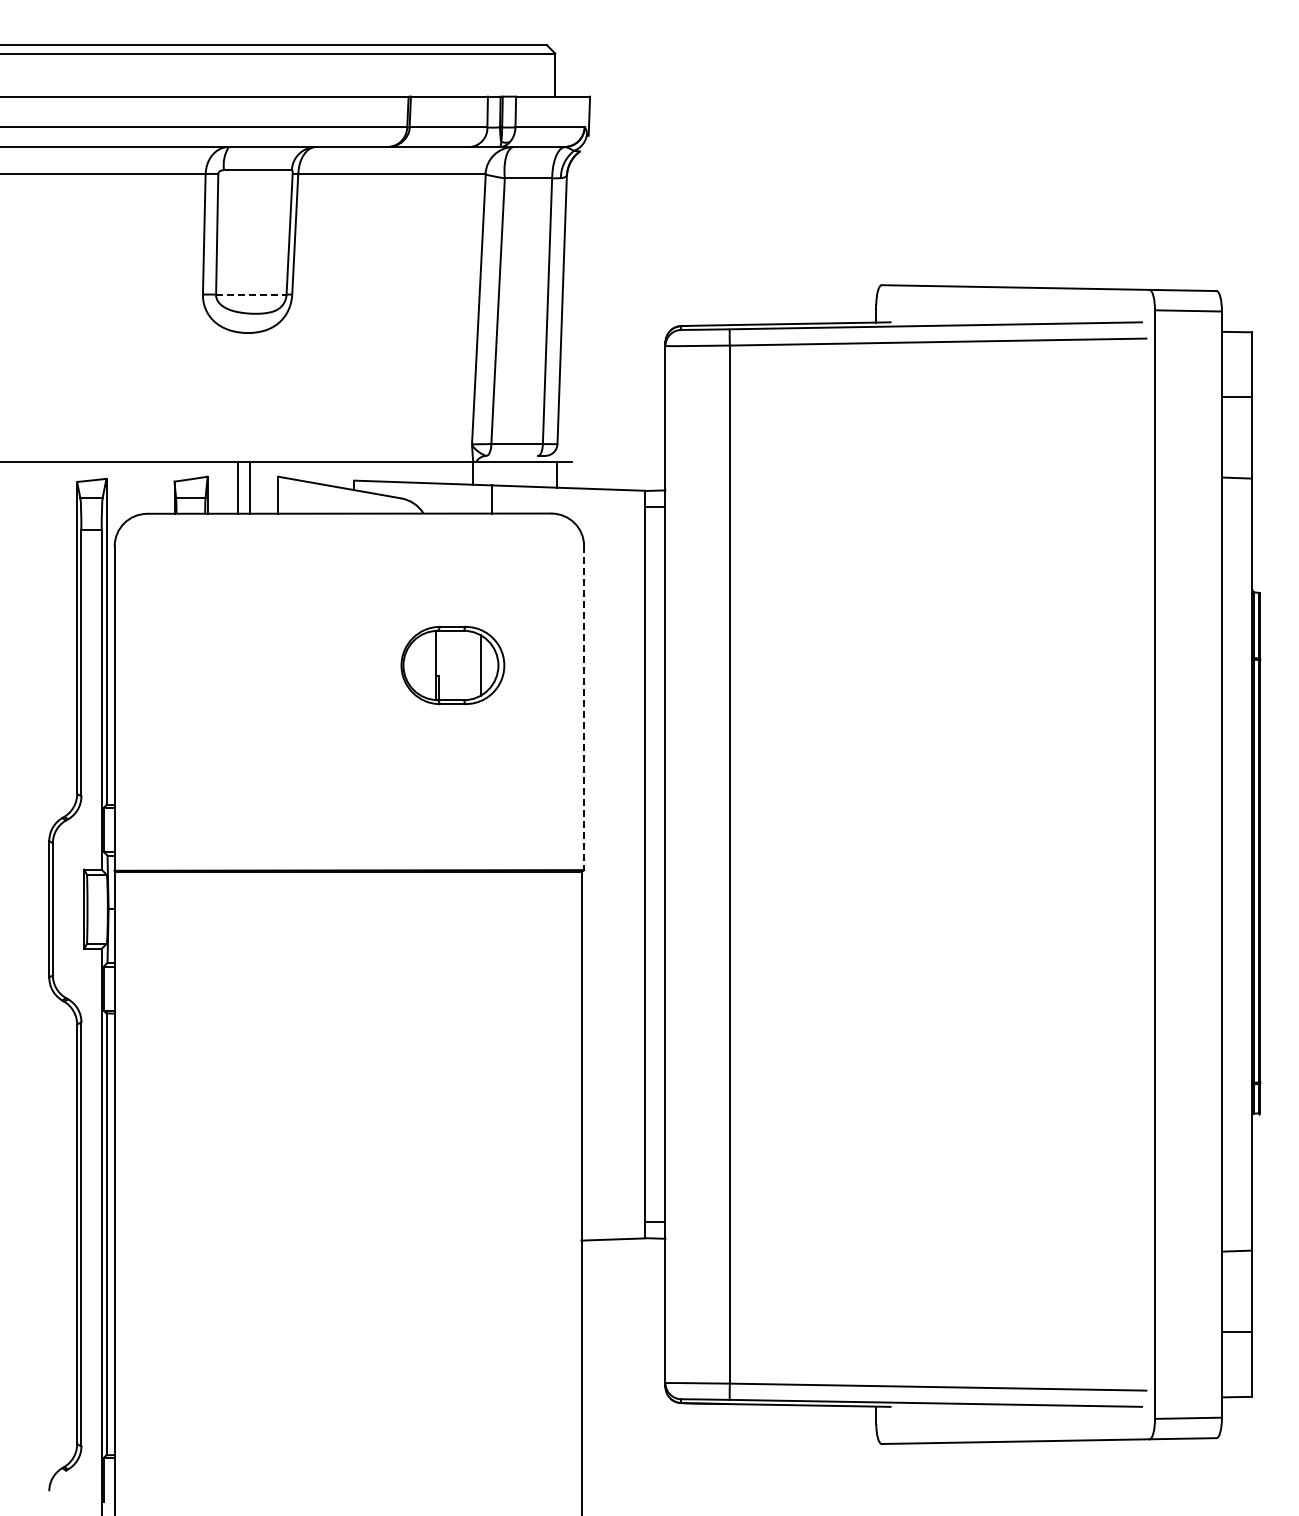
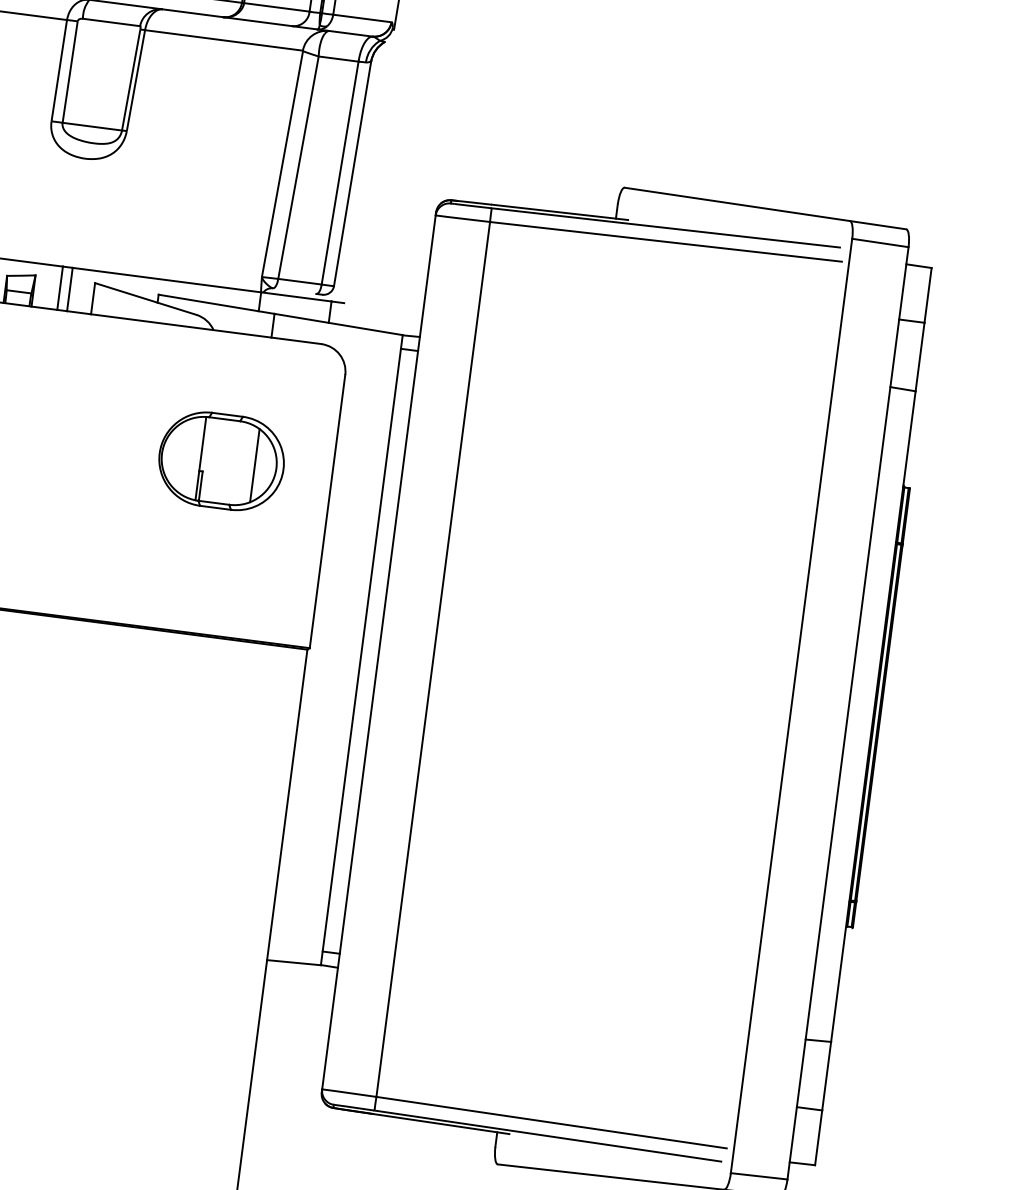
line: (251, 294) -> (92, 126), dashed -> solid
part: (452, 665) -> (221, 461), size x1.43
line: (584, 708) -> (327, 511), dashed -> solid

